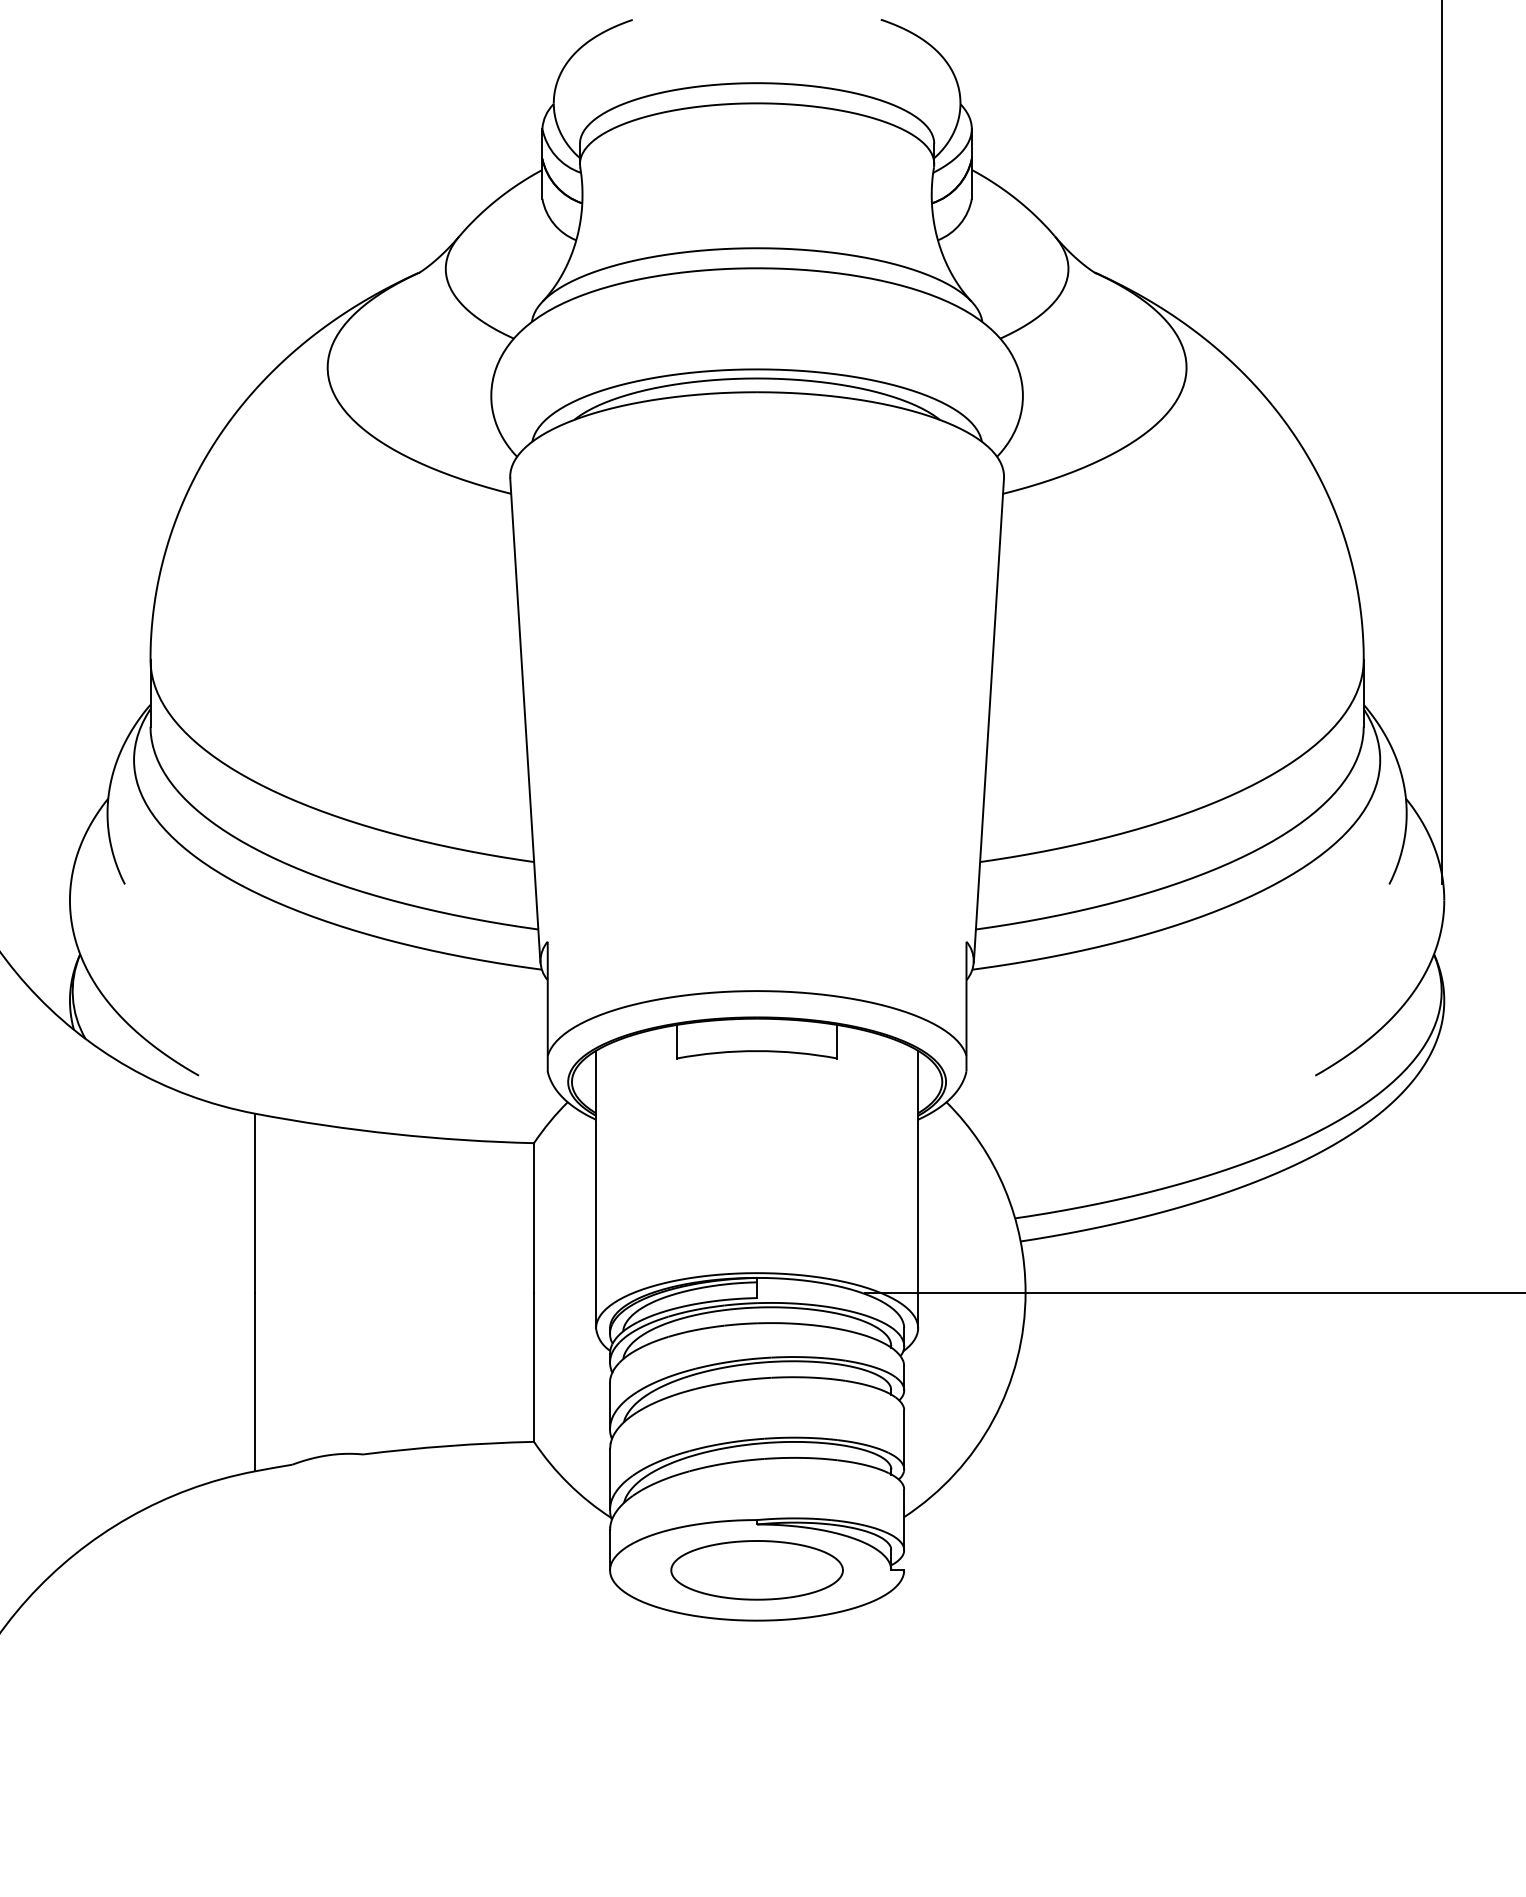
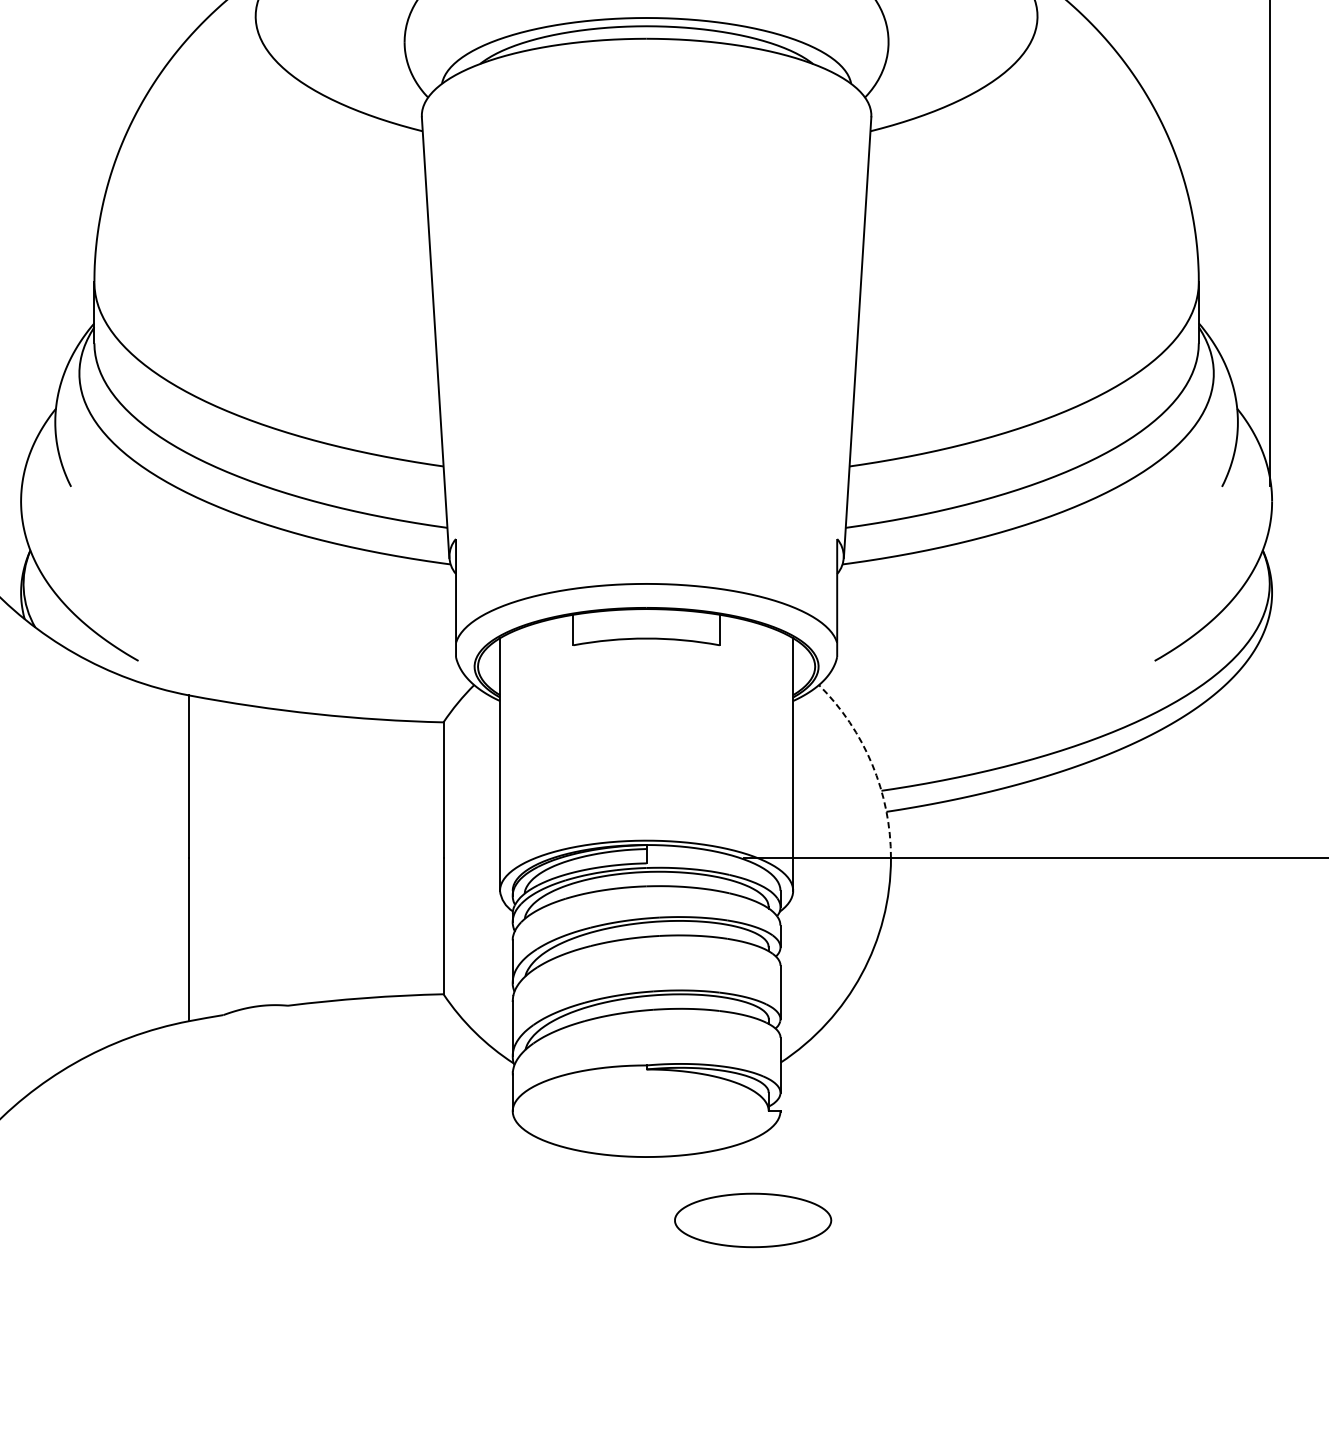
arc: (1005, 1189) -> (872, 764), solid -> dashed
part: (756, 1570) -> (752, 1220), moved

